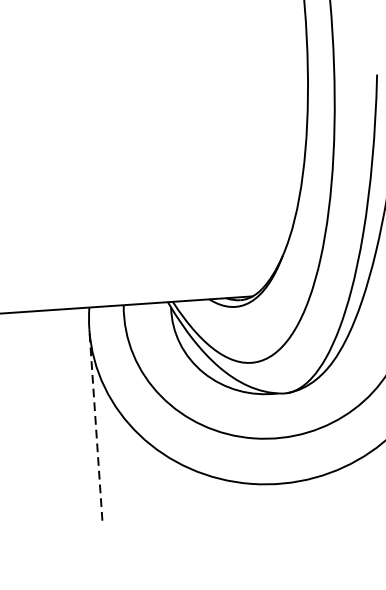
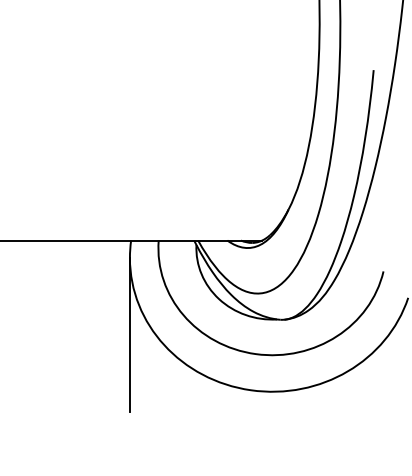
line: (95, 424) -> (129, 334), dashed -> solid

